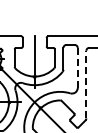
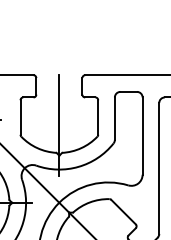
line: (77, 67) -> (142, 135), dashed -> solid
line: (86, 84) -> (159, 168), dashed -> solid

